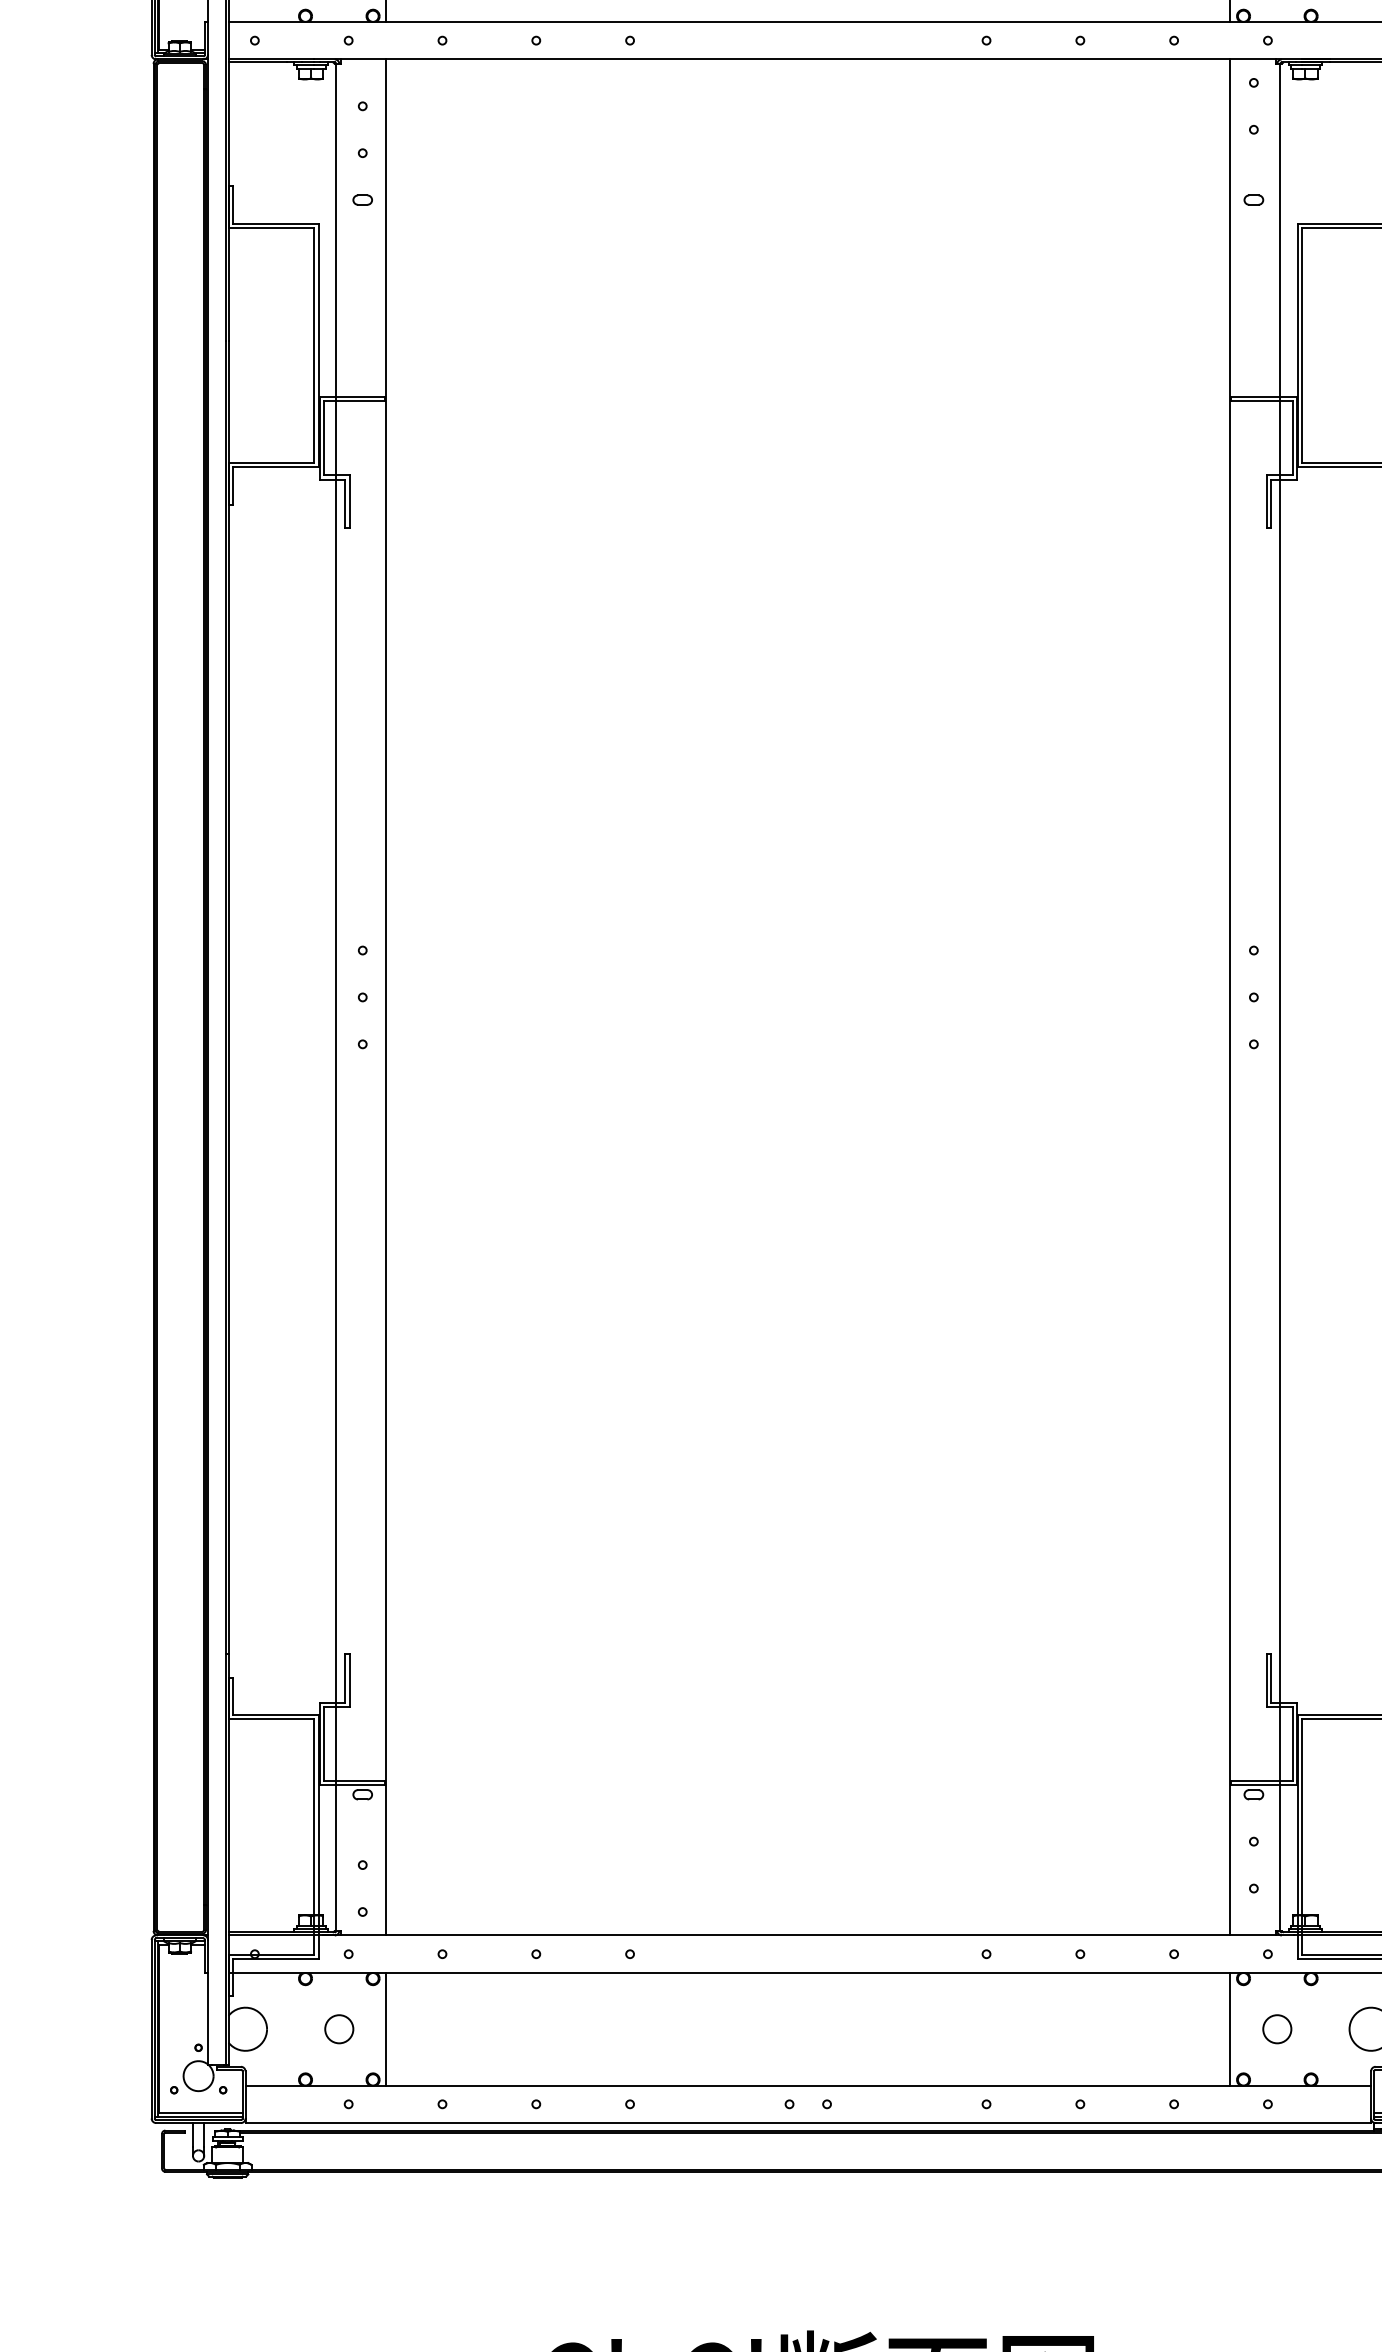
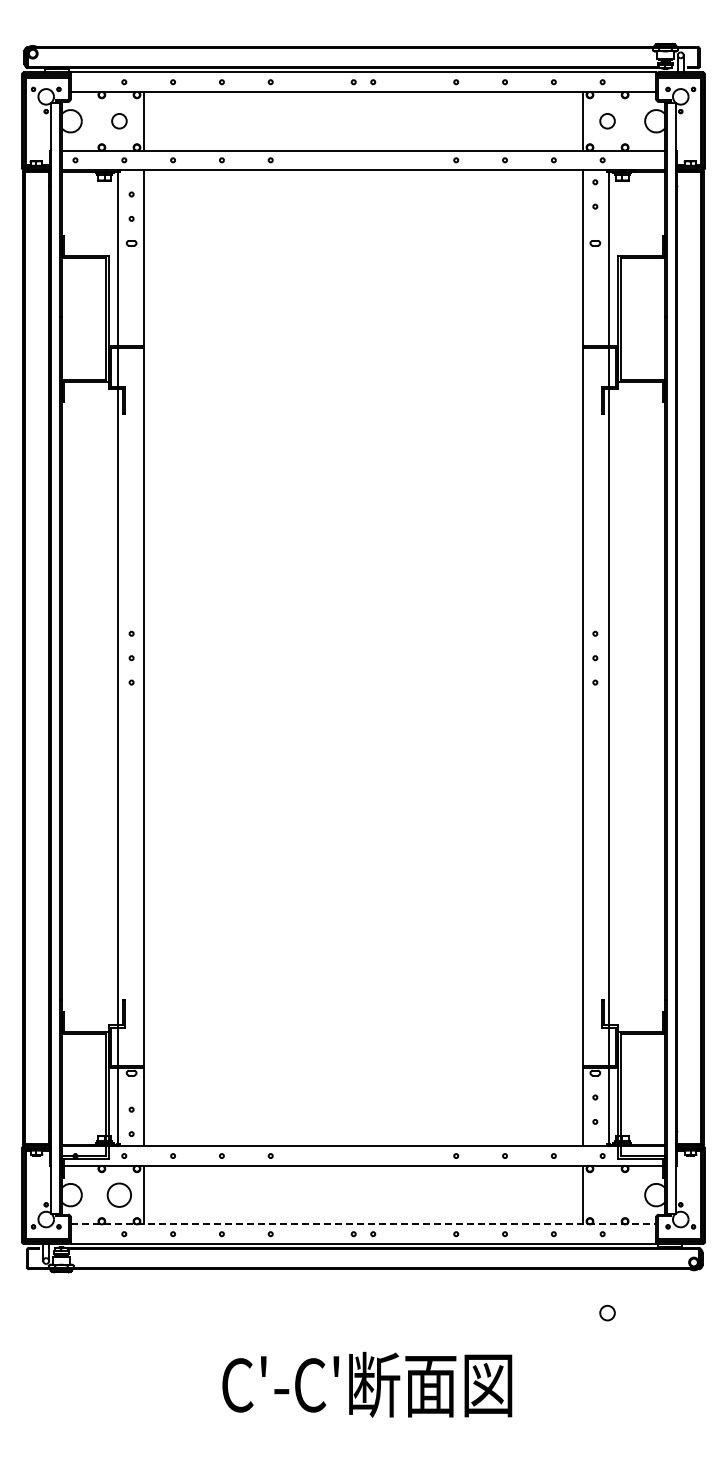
circle: (339, 2028) -> (119, 1194), size x1.6
circle: (1277, 2028) -> (607, 1312), moved
line: (808, 2085) -> (363, 1224), solid -> dashed

